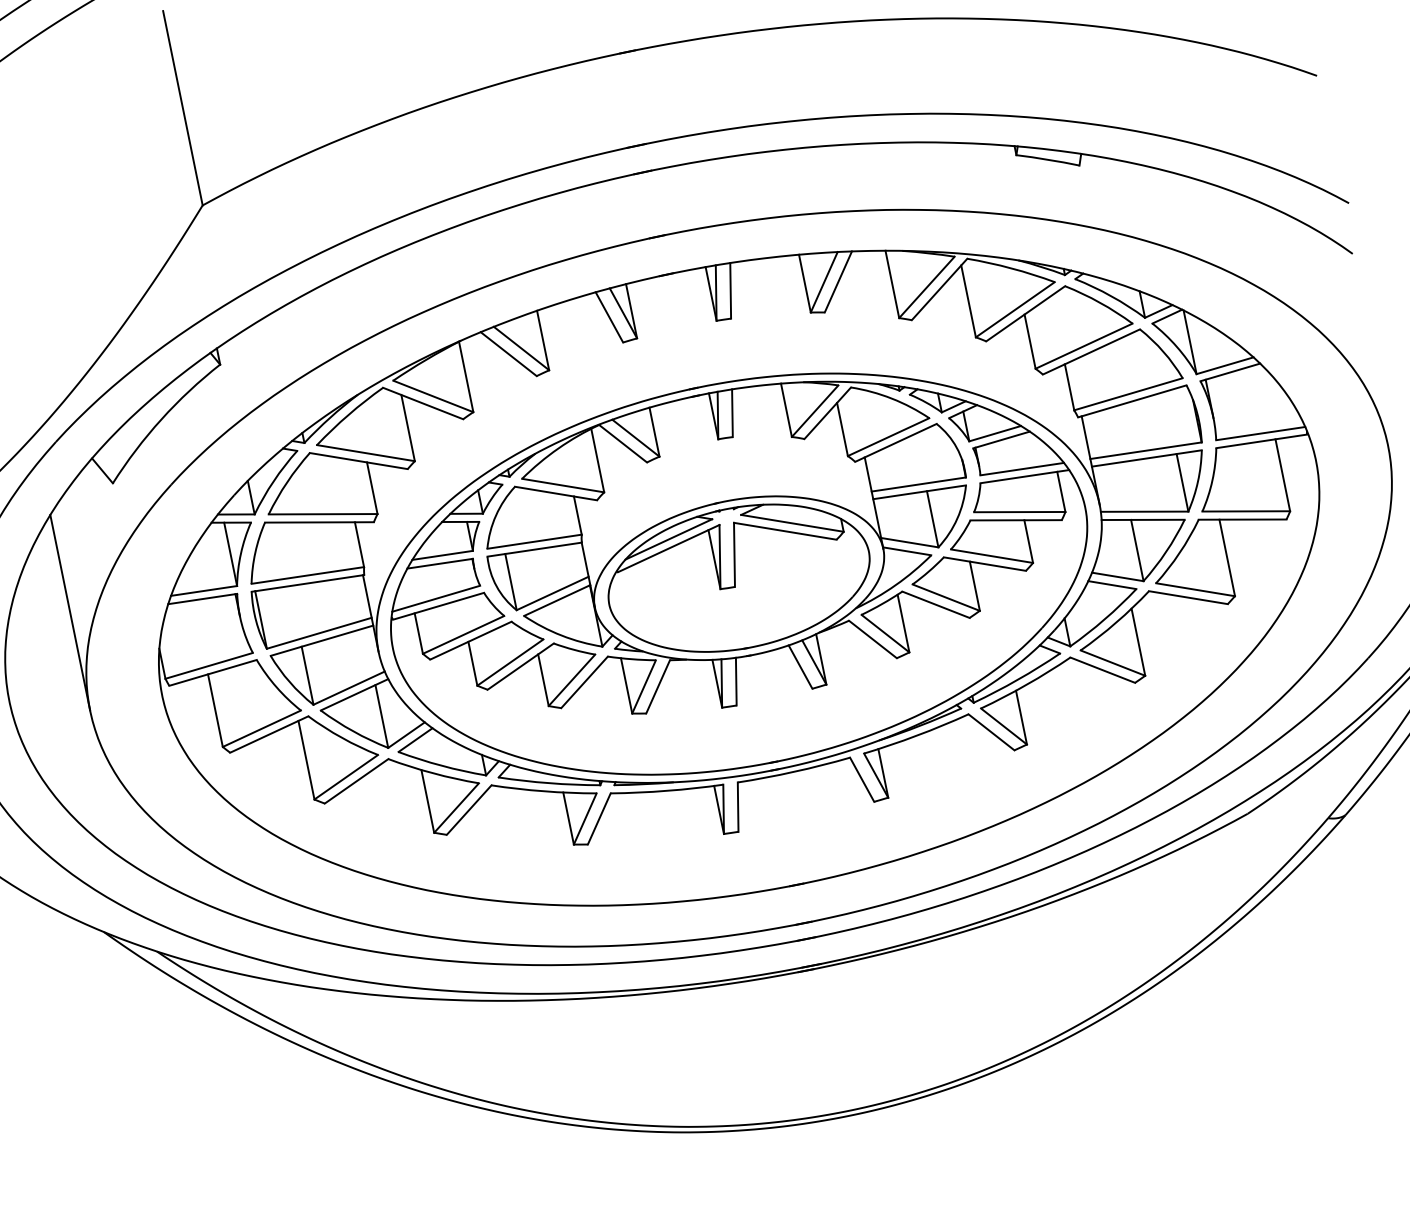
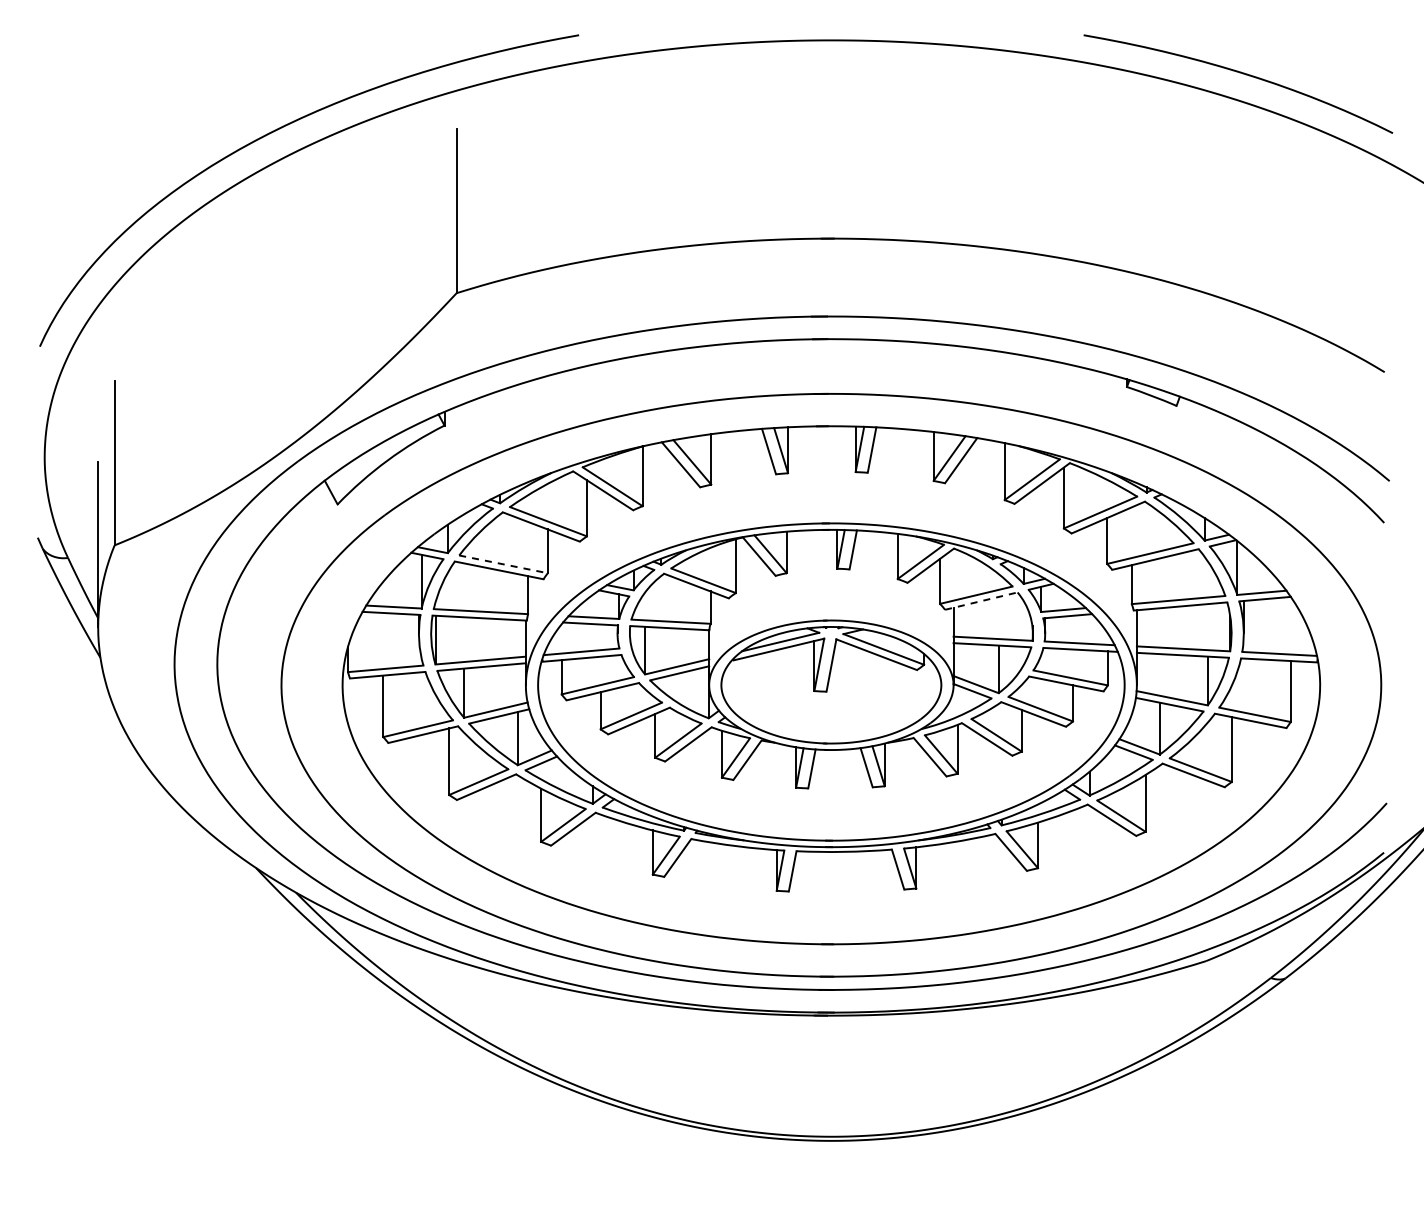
line: (896, 443) -> (981, 601), solid -> dashed
line: (324, 514) -> (504, 564), solid -> dashed
line: (70, 612) -> (281, 602), removed

